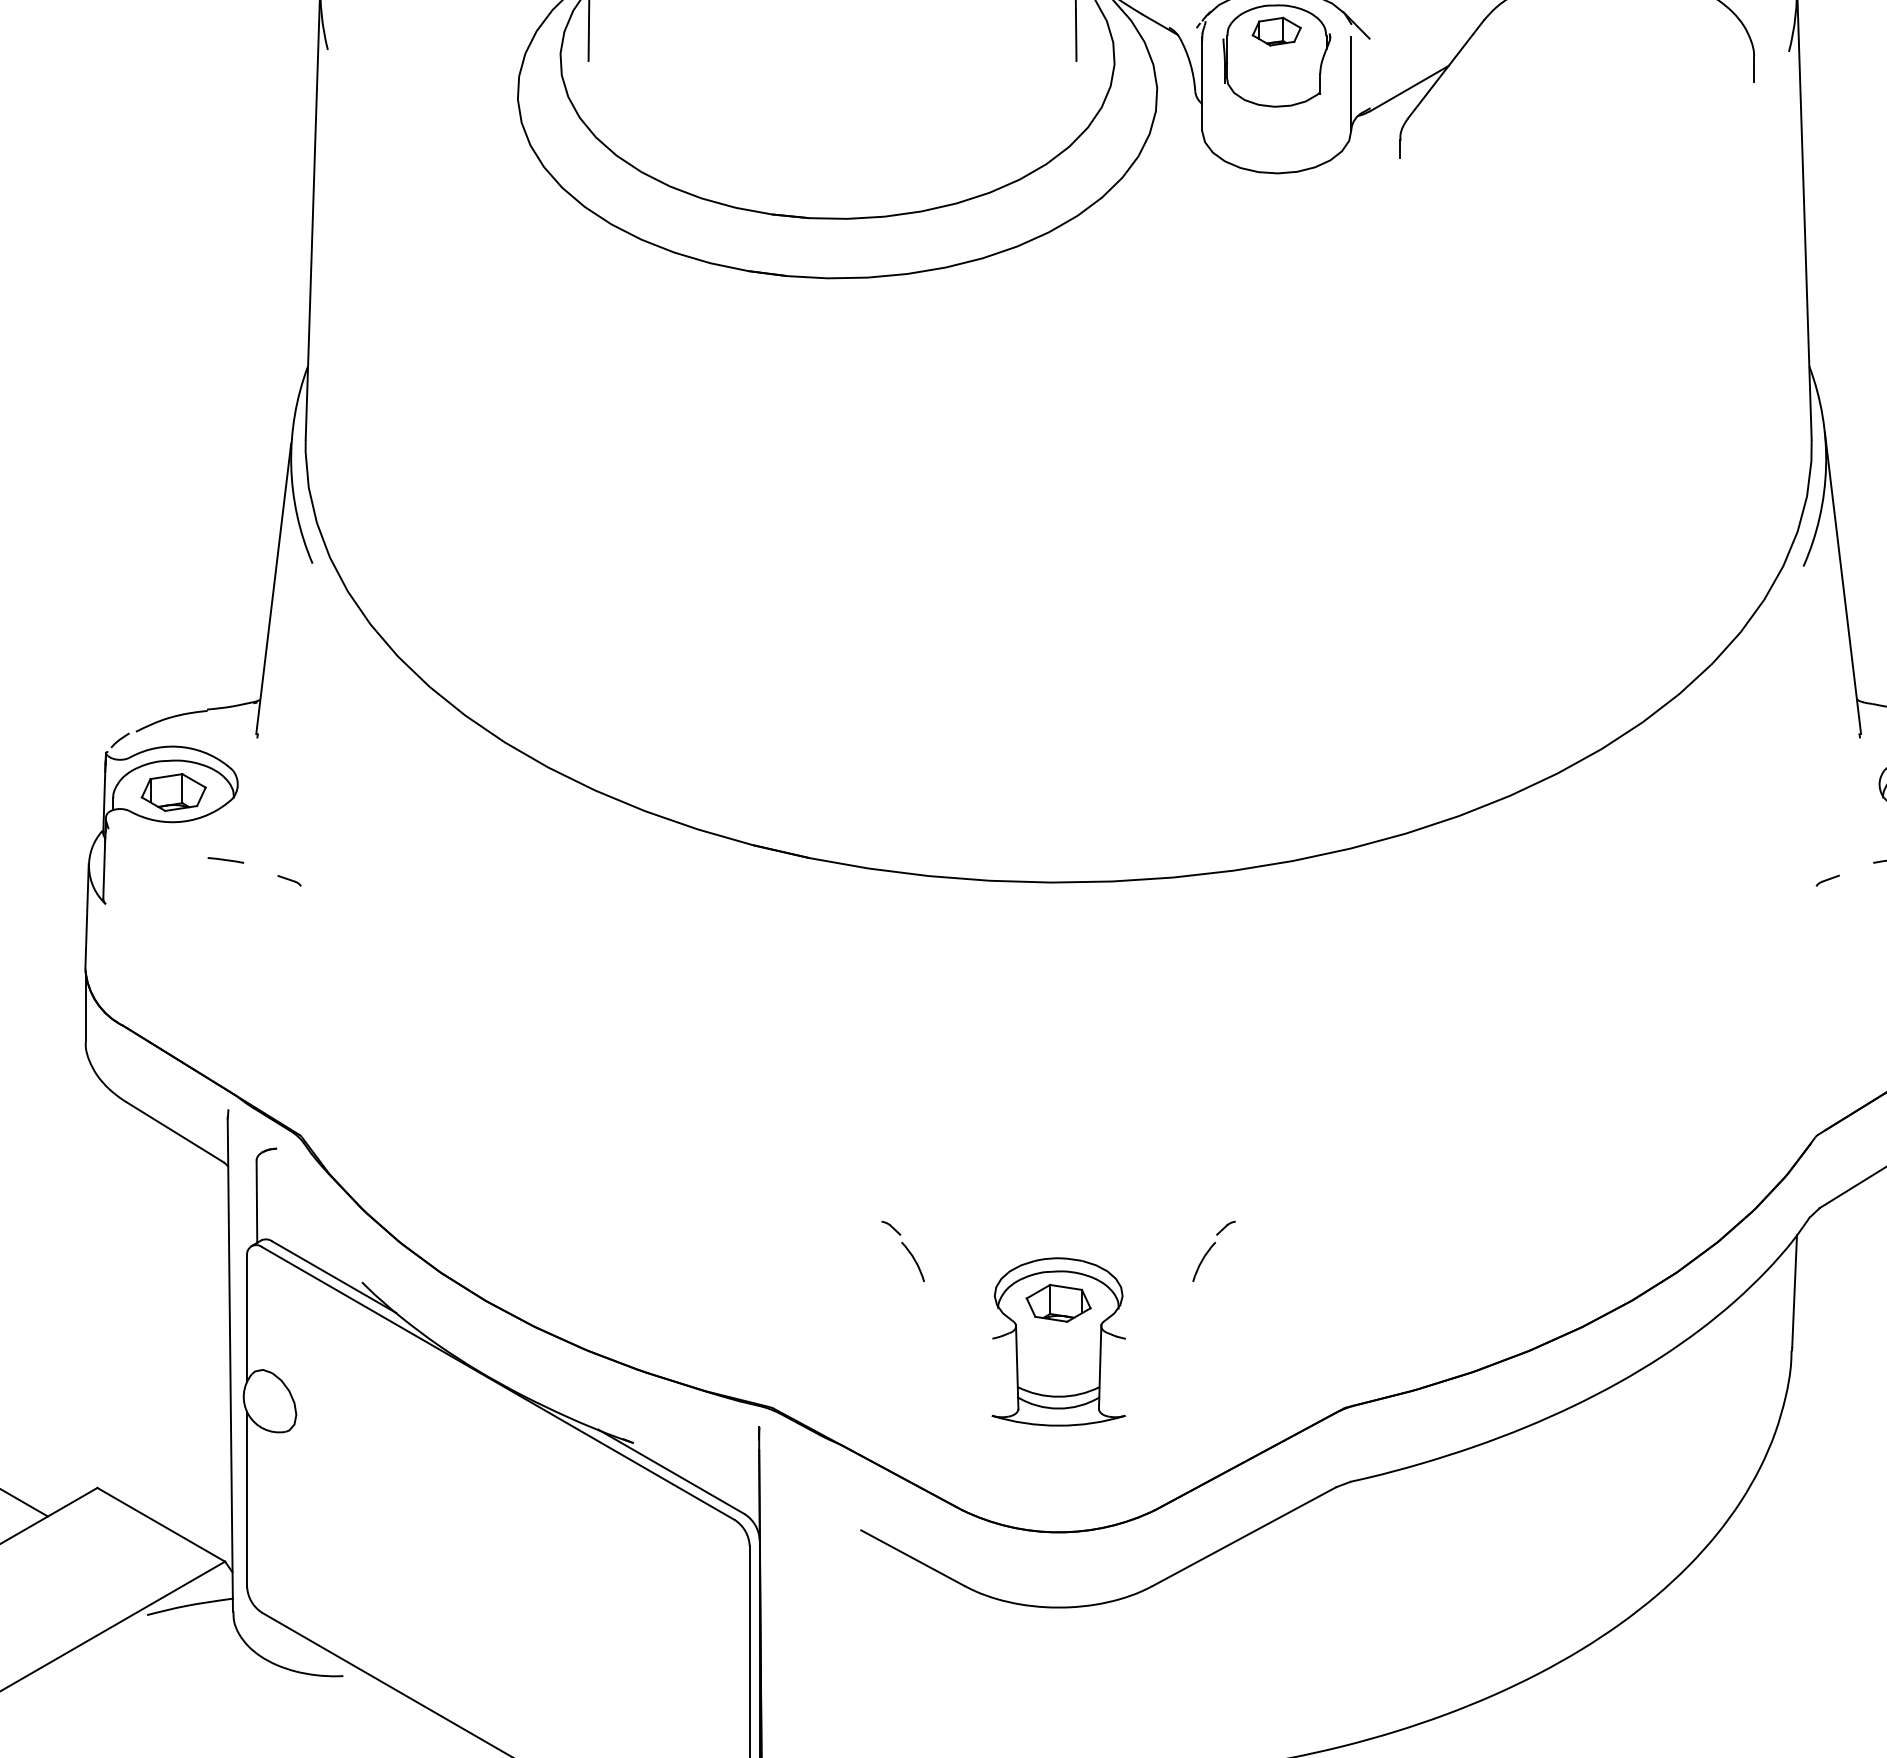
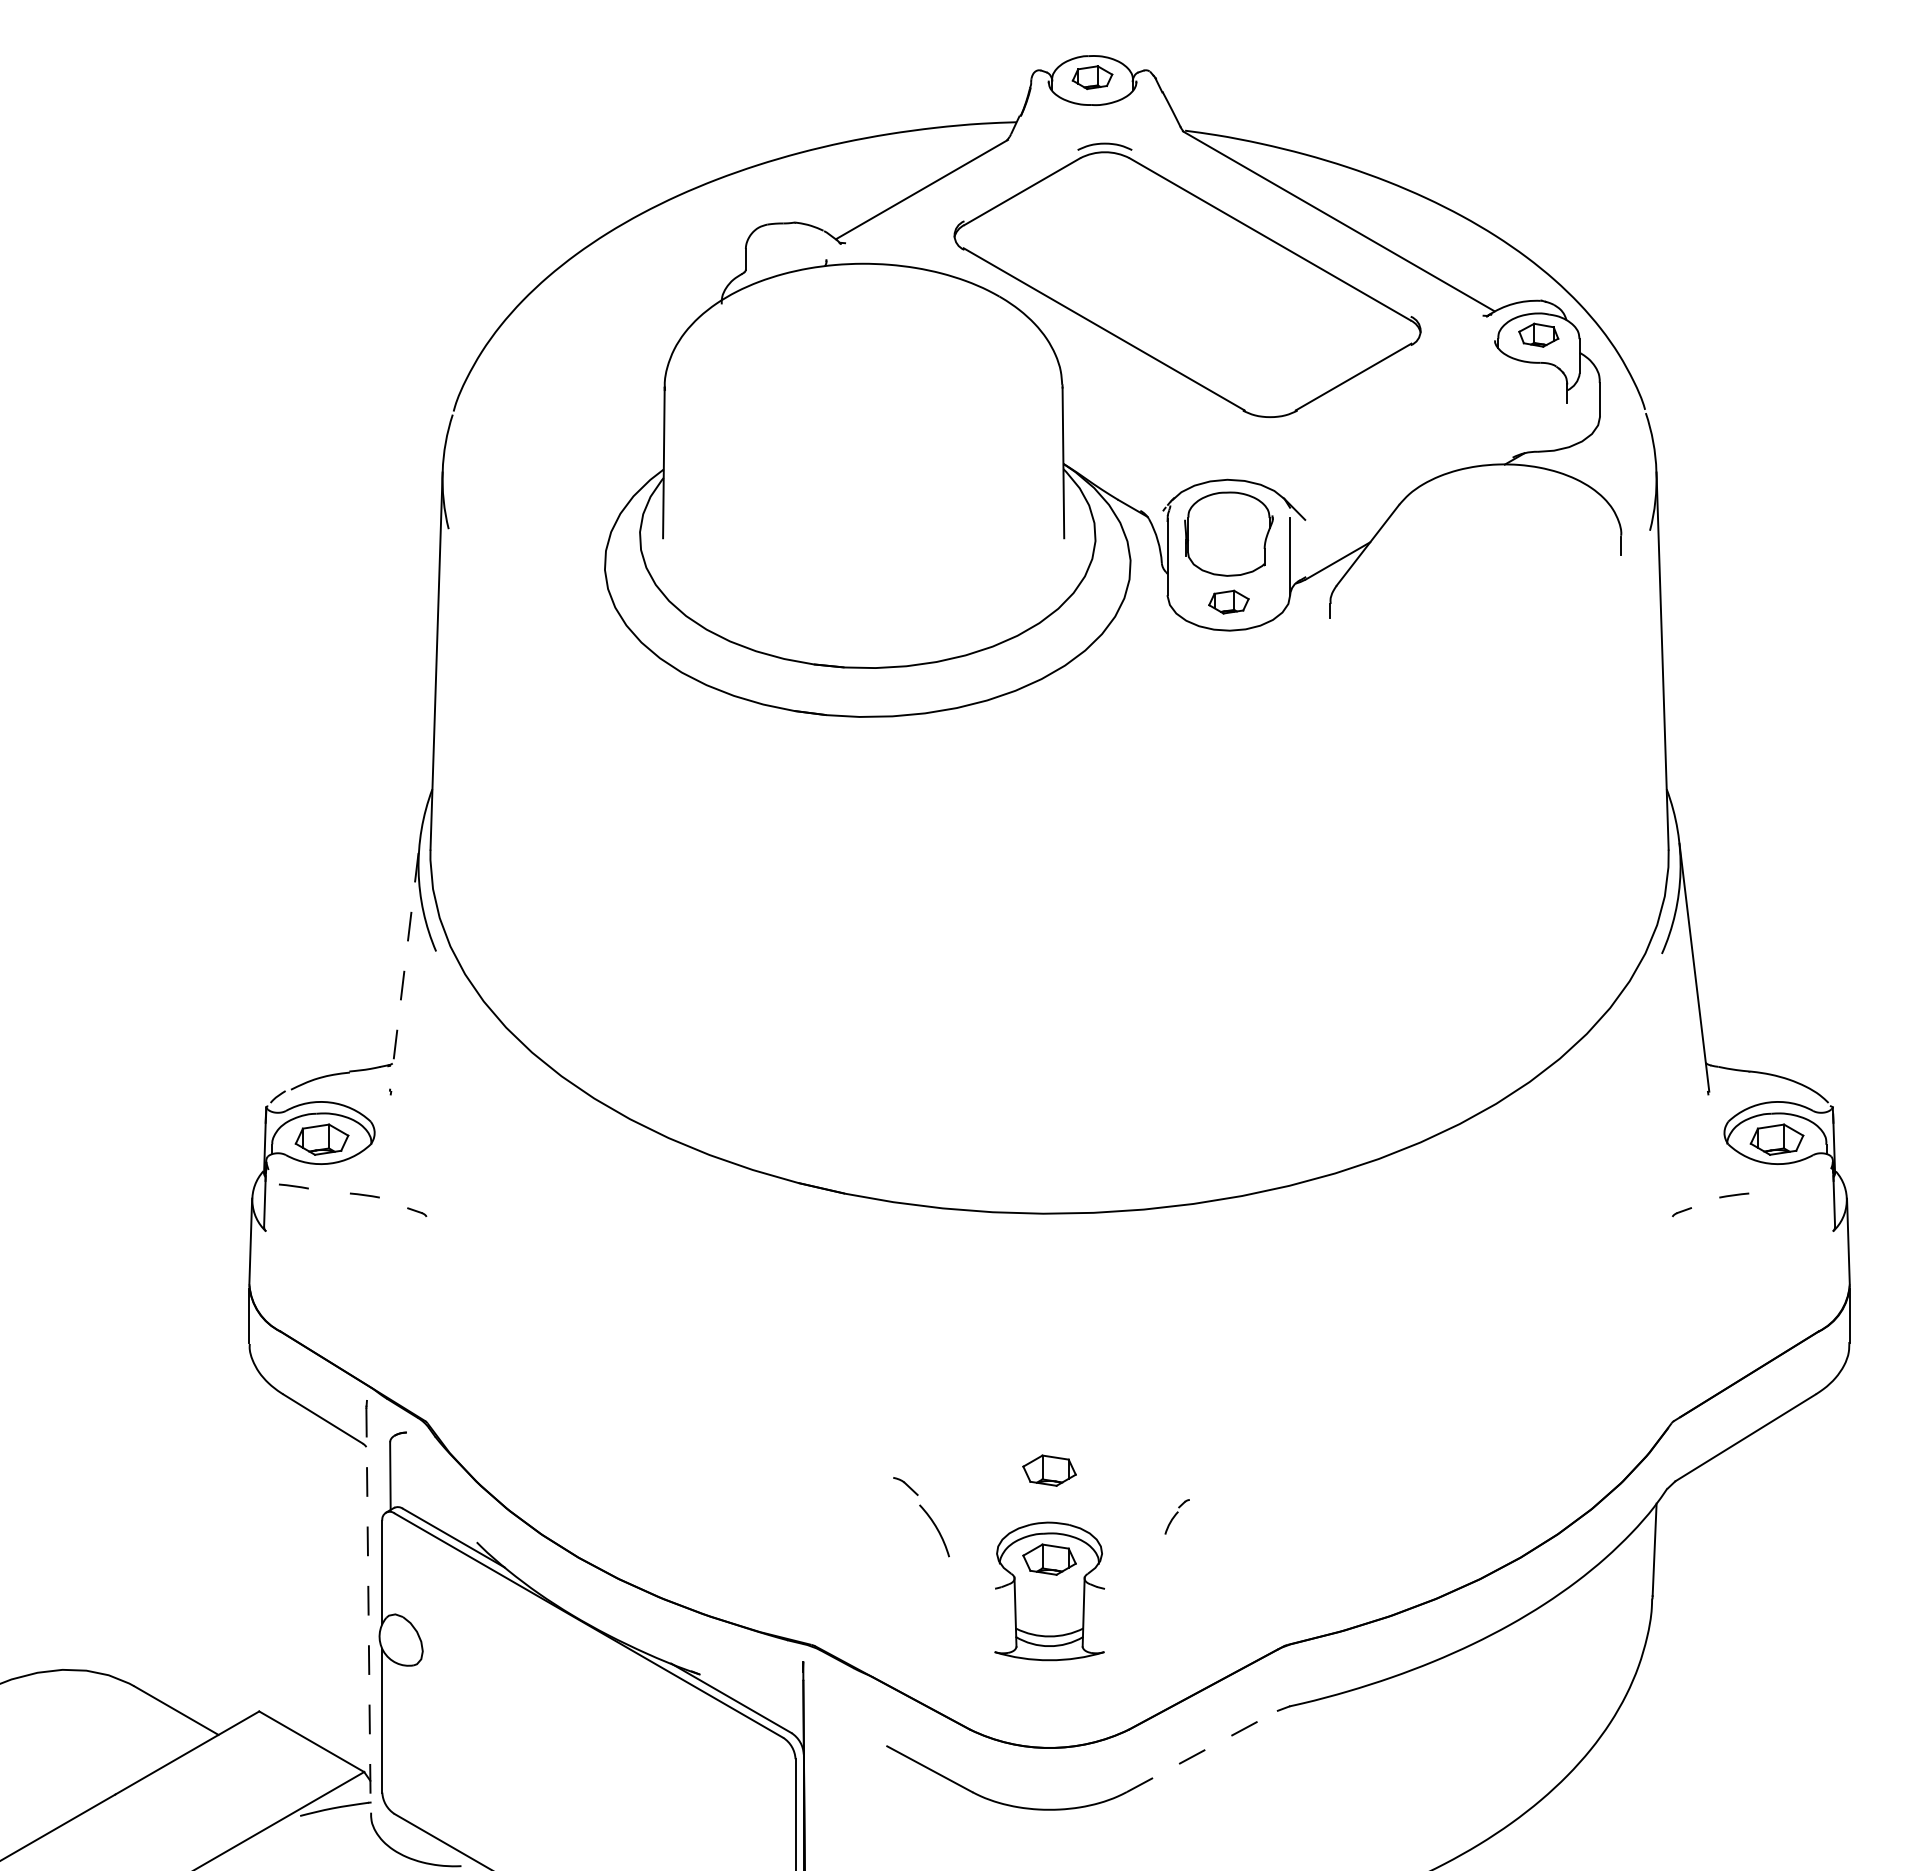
part: (1276, 30) -> (1228, 601), moved
line: (274, 589) -> (404, 972), solid -> dashed
line: (139, 849) -> (293, 1186), added
part: (1058, 1194) -> (1049, 1470), added
part: (902, 1250) -> (921, 1516), size x1.6
part: (1214, 1250) -> (1177, 1516), size x0.7
line: (230, 1365) -> (368, 1610), solid -> dashed
line: (1244, 1536) -> (1202, 1751), solid -> dashed

